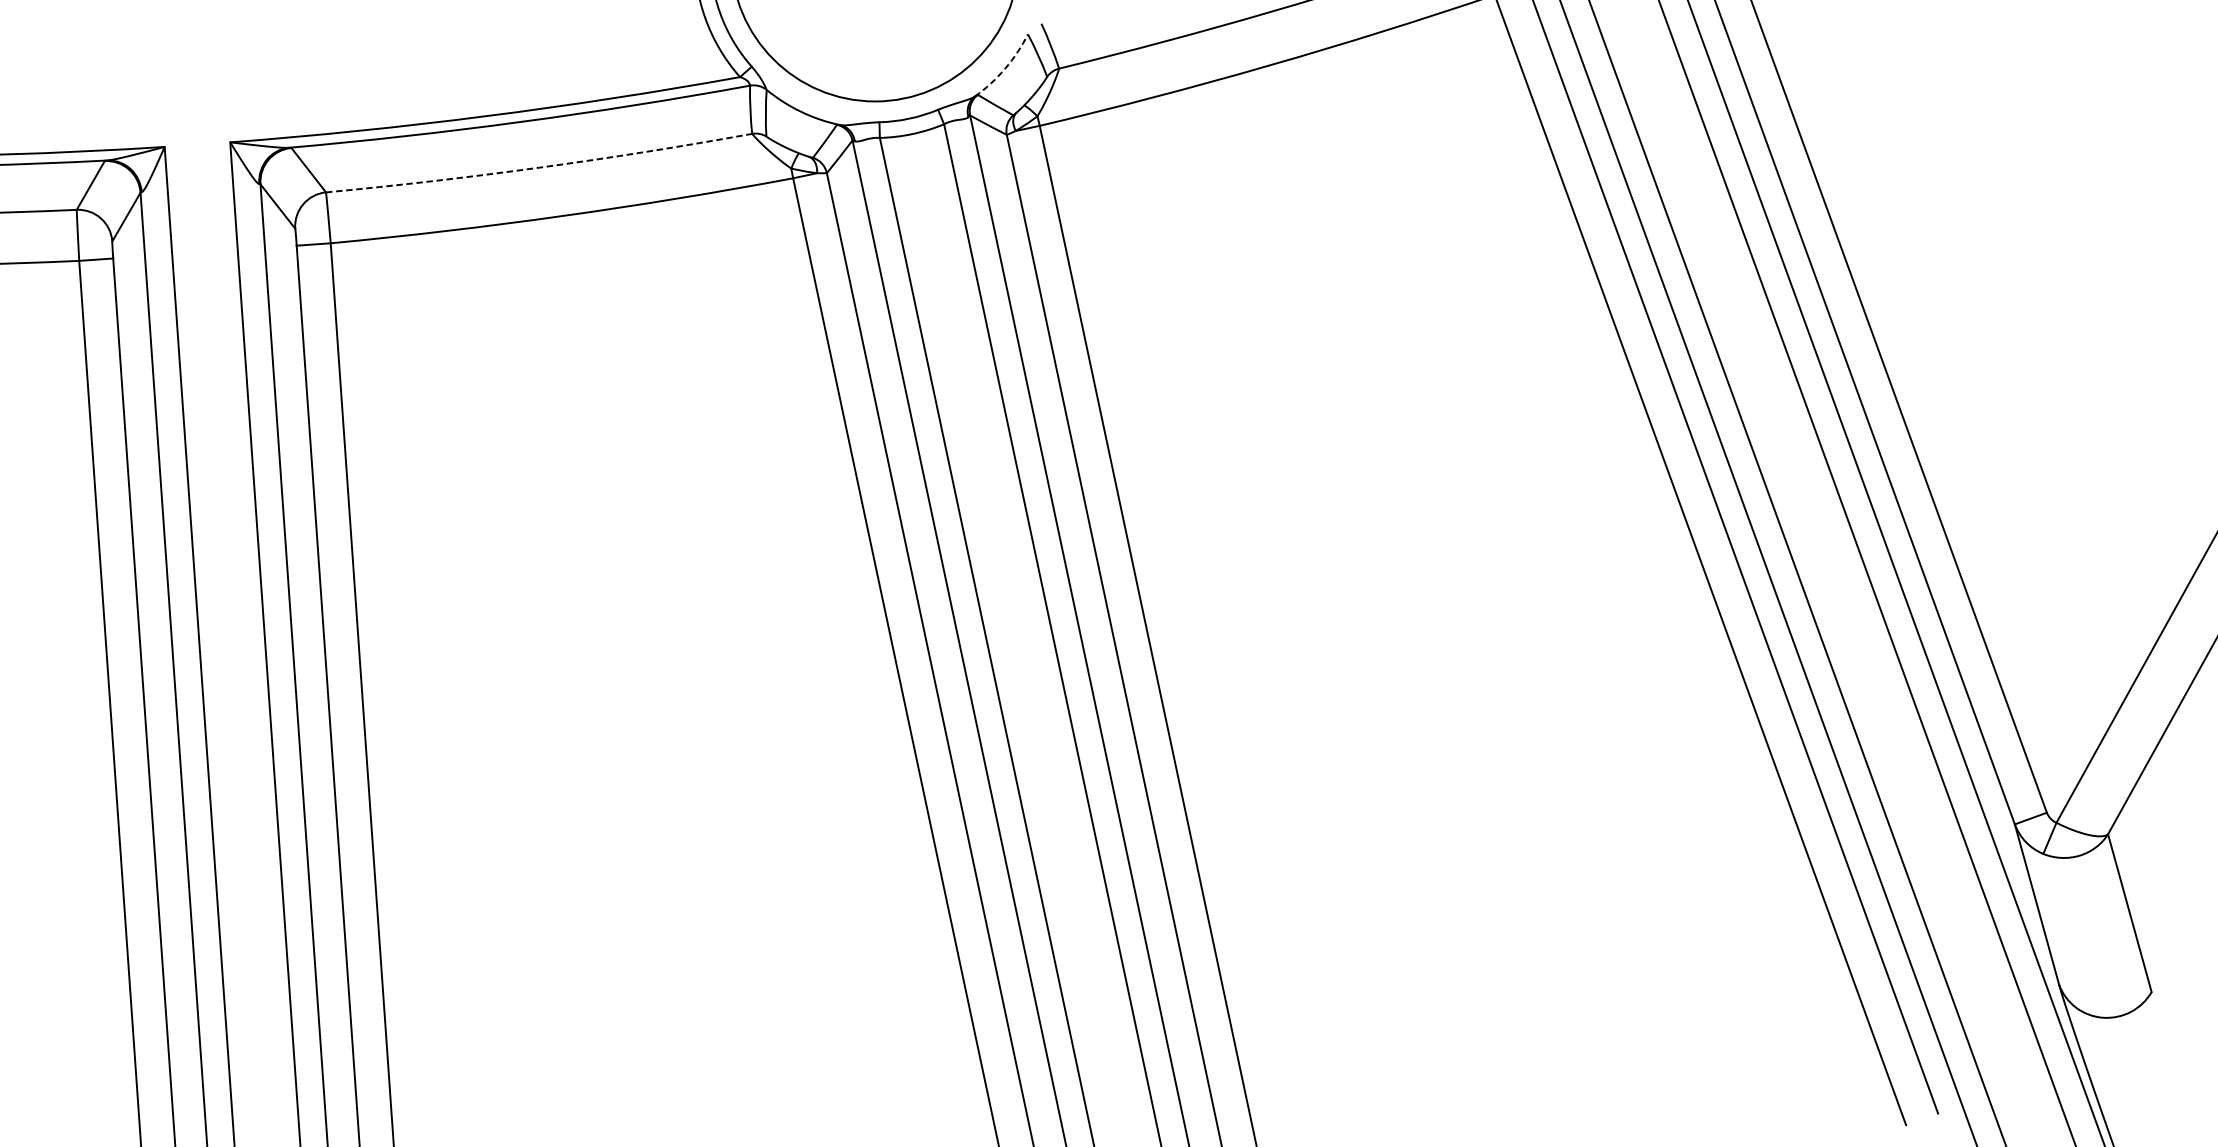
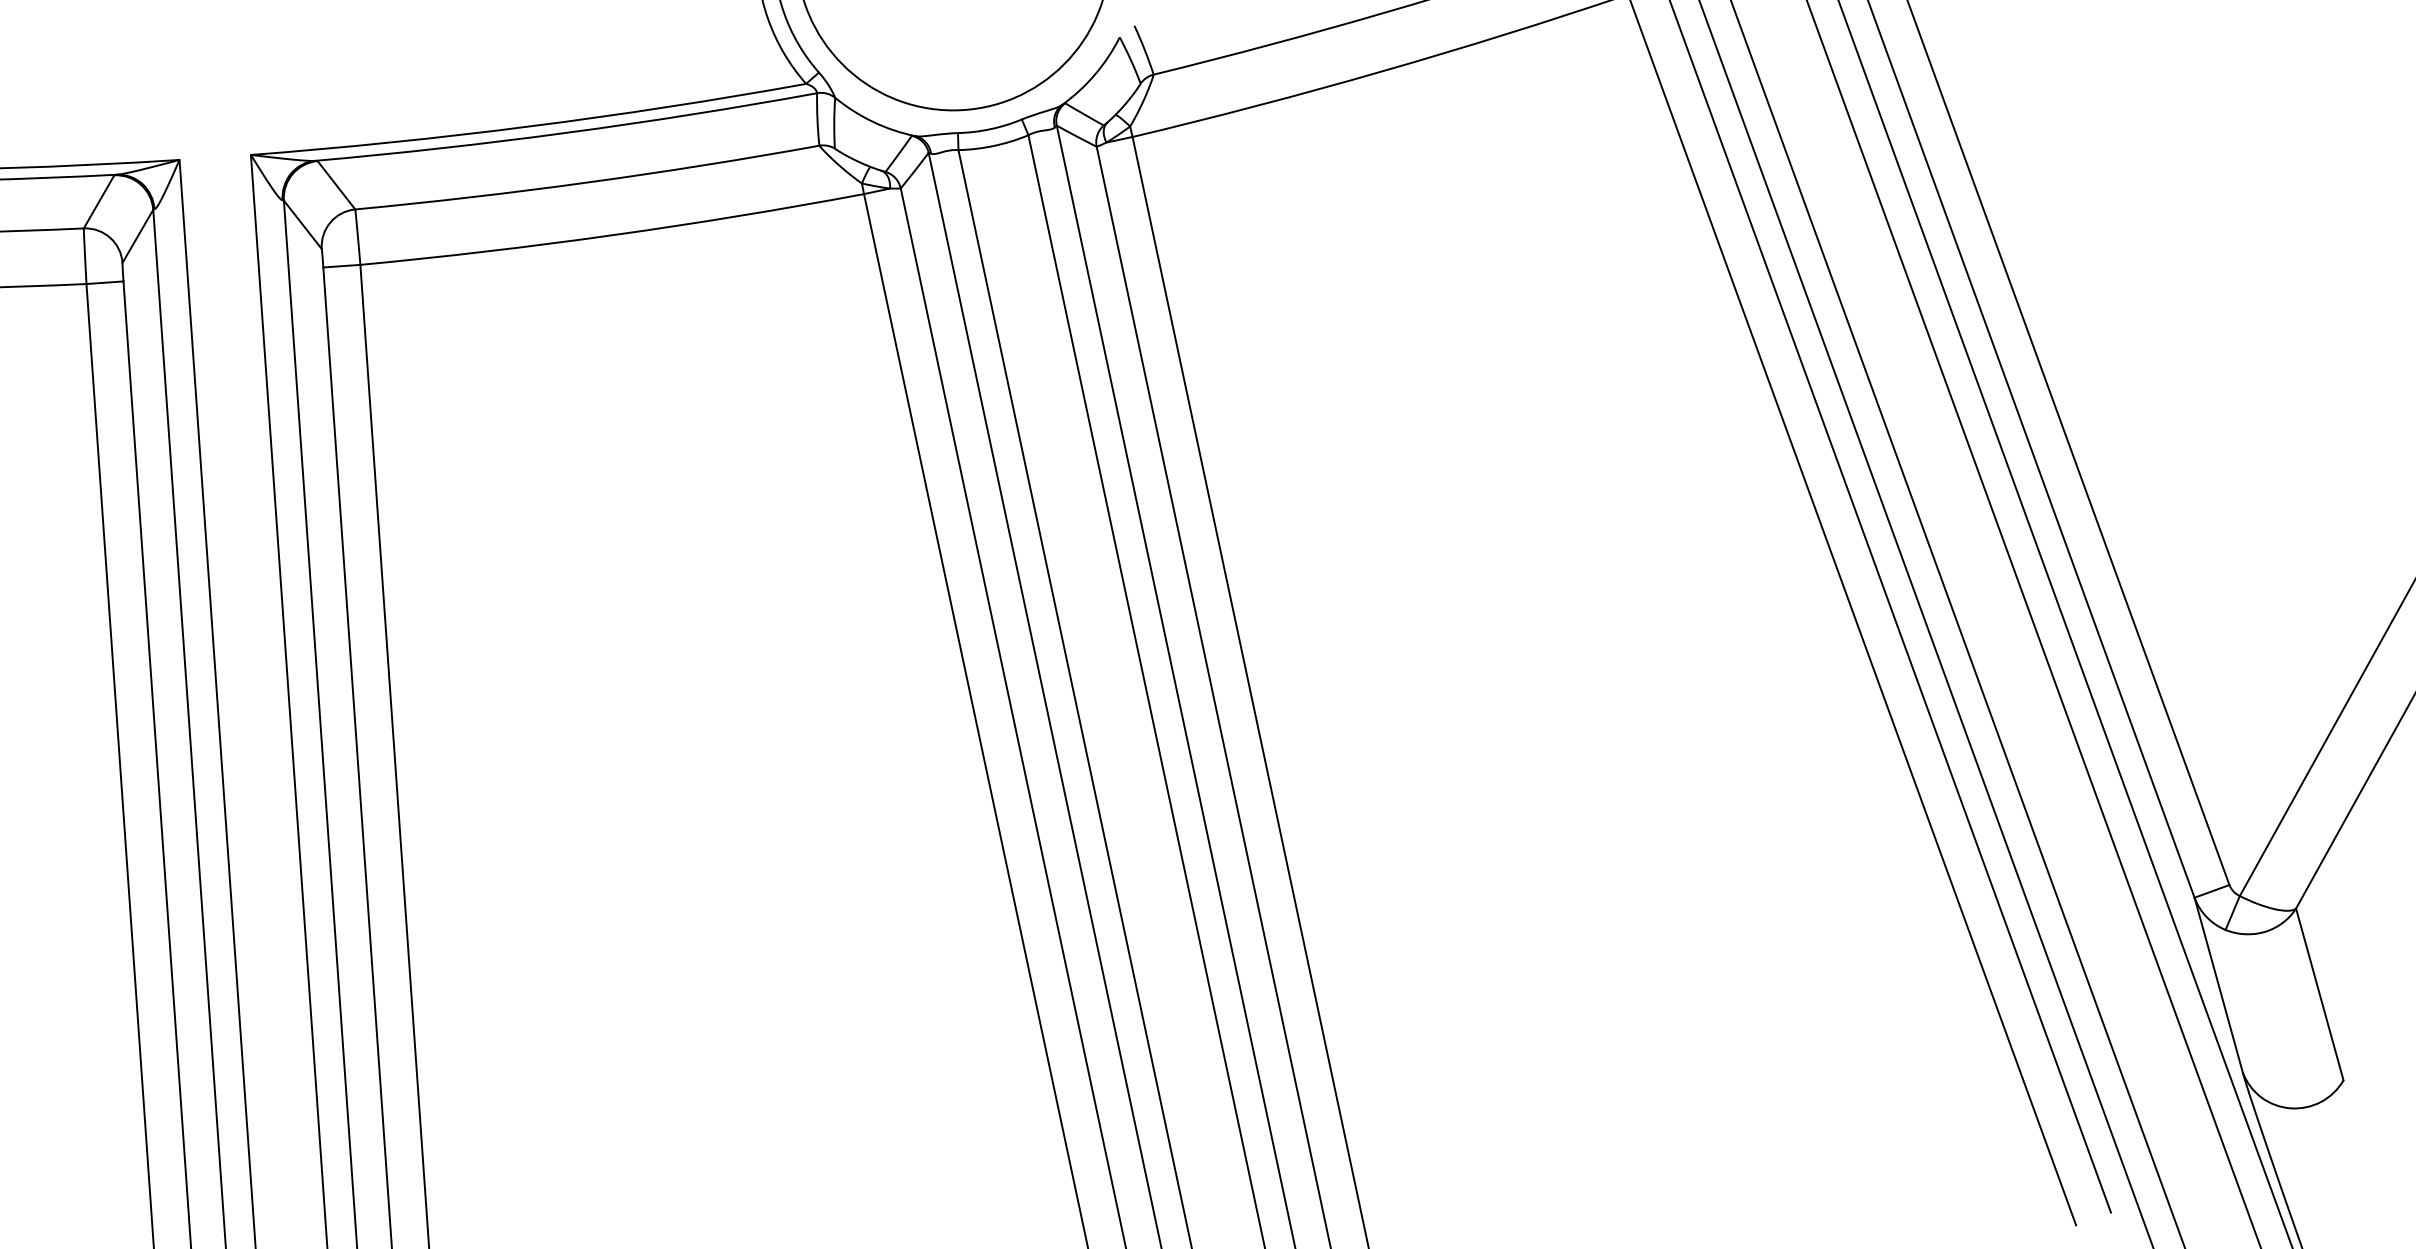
arc: (1004, 68) -> (1094, 74), dashed -> solid
arc: (540, 167) -> (588, 182), dashed -> solid

